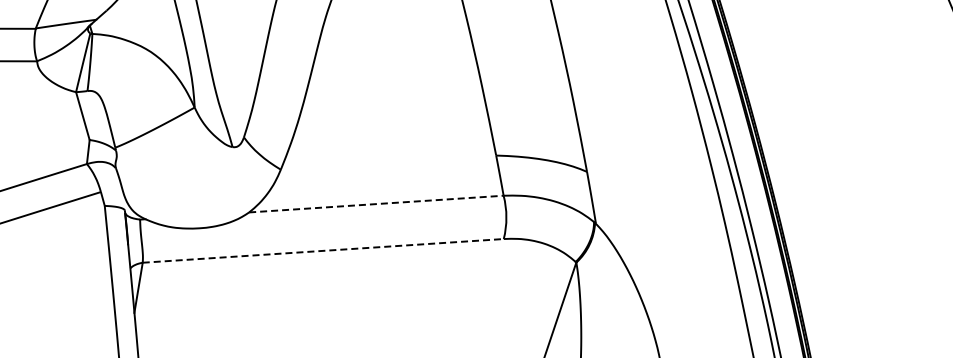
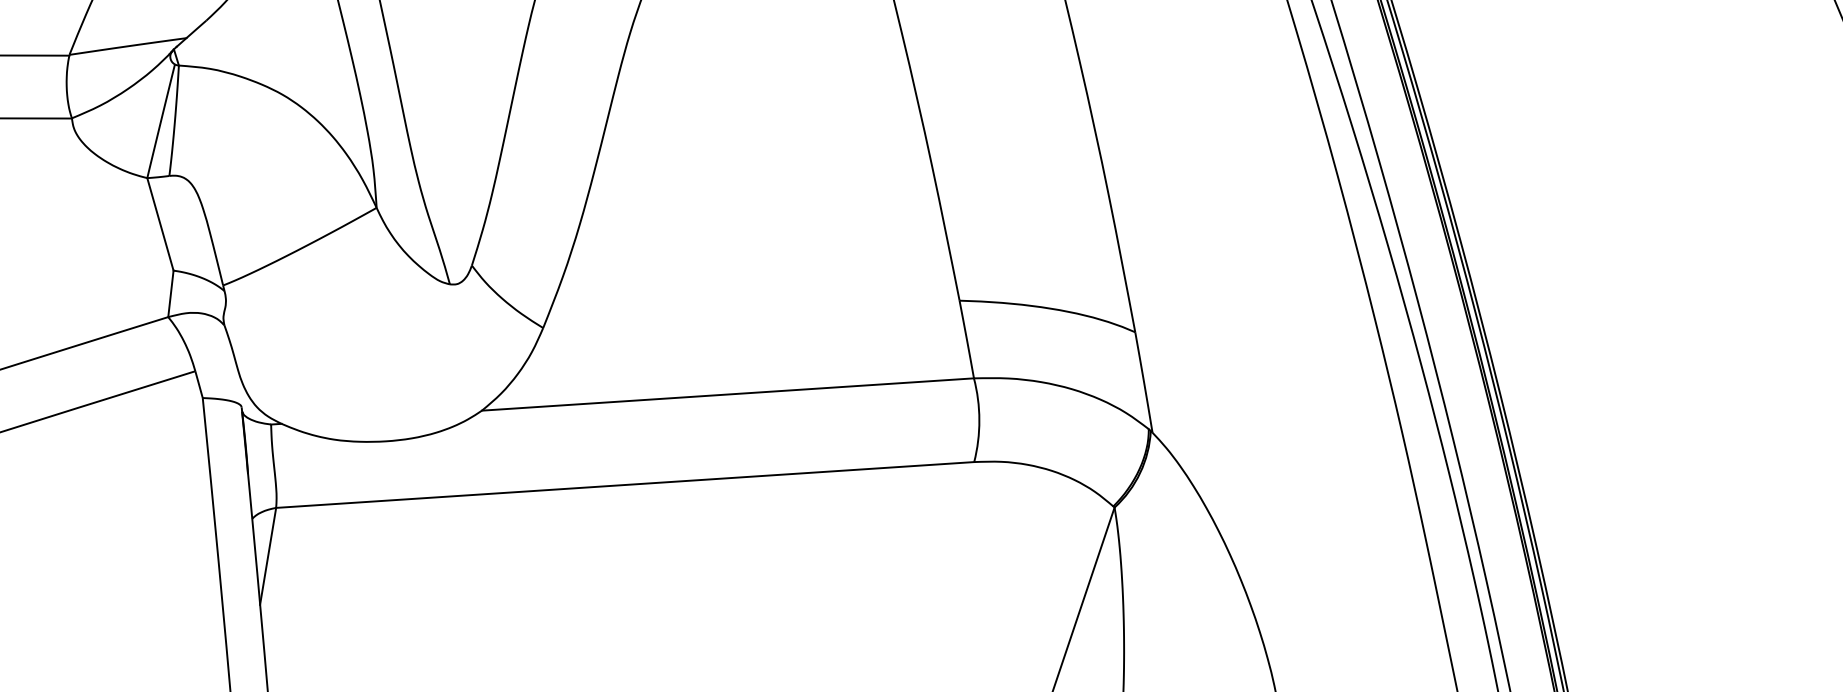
line: (376, 204) -> (728, 395), dashed -> solid
line: (323, 250) -> (625, 484), dashed -> solid

